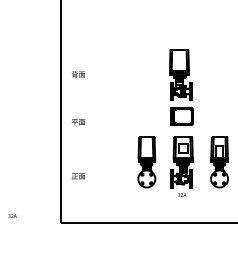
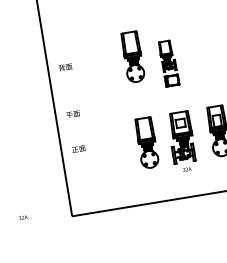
part: (146, 75) -> (132, 57), added
part: (181, 87) -> (169, 63), size x0.6
text: (78, 176) -> (78, 149), moved

